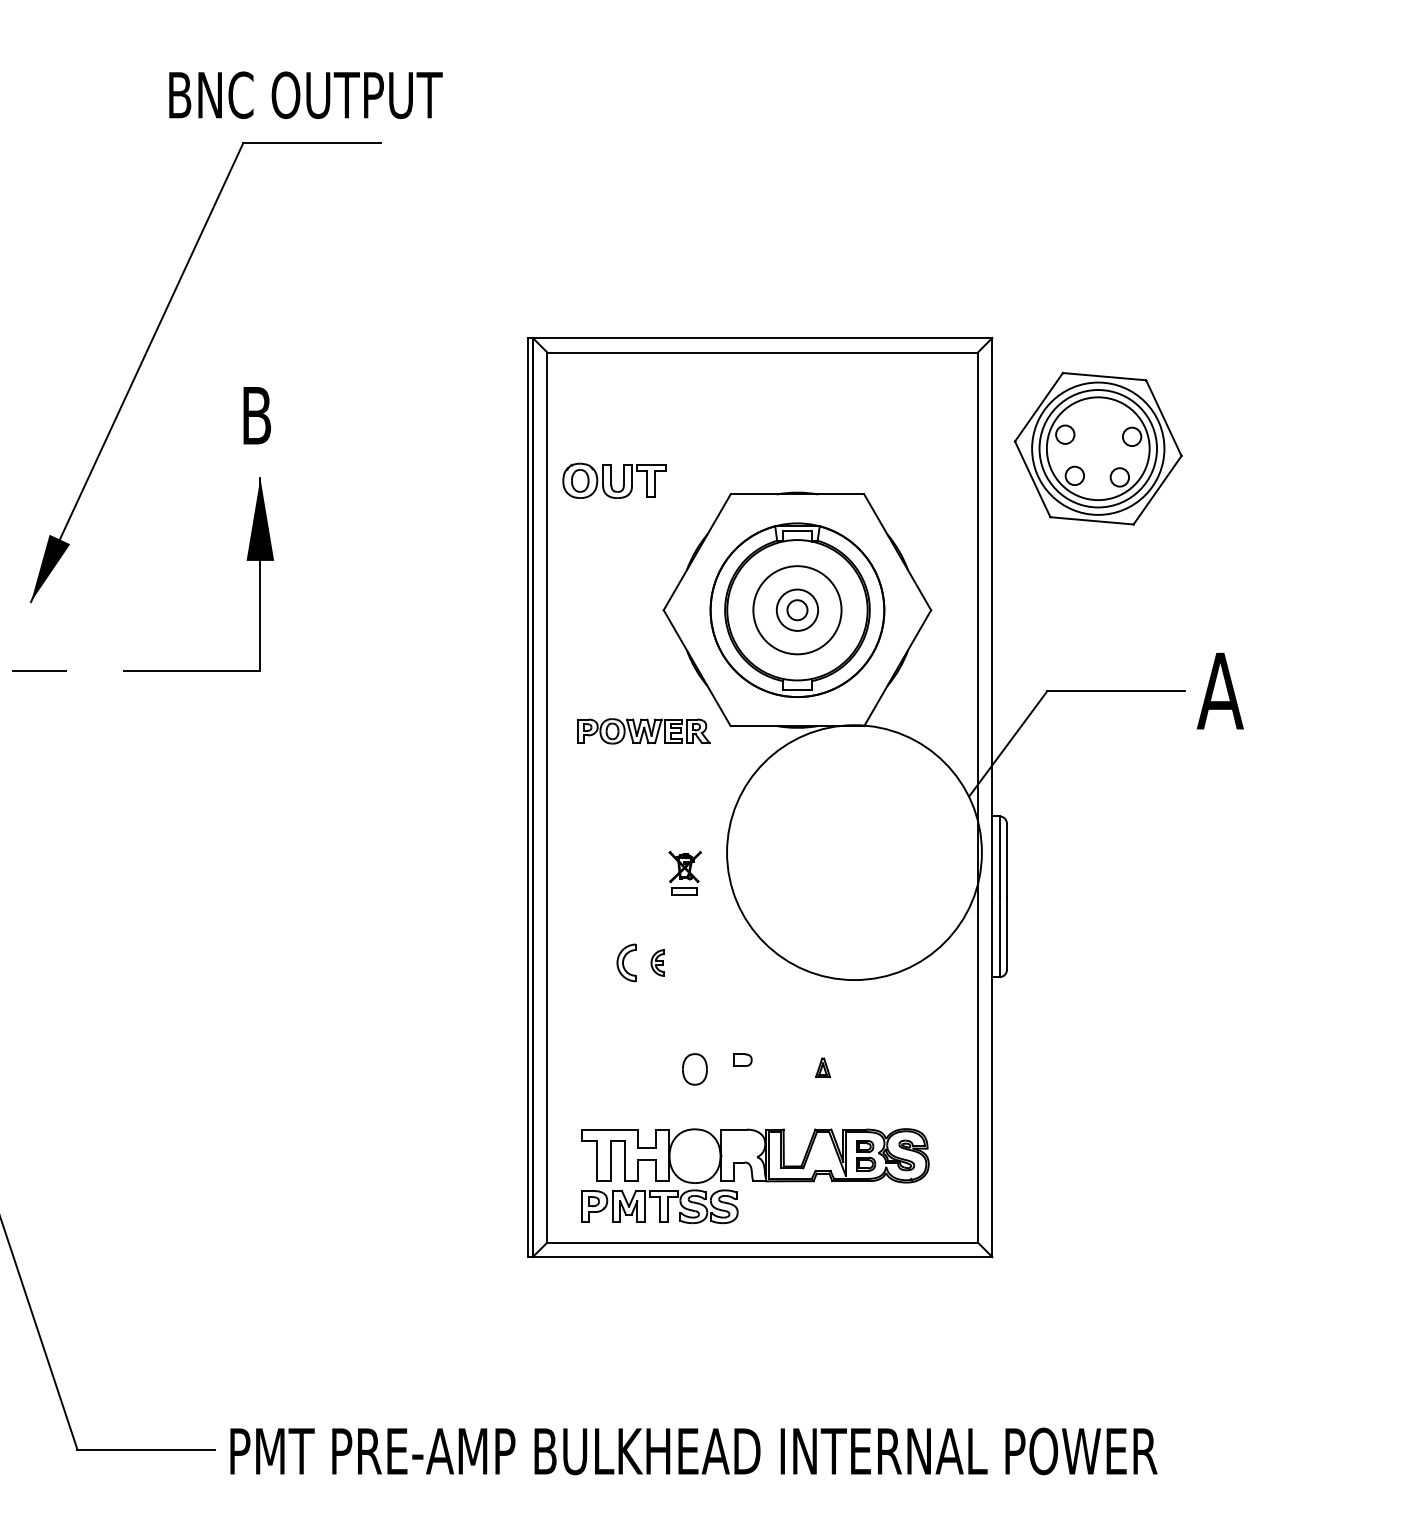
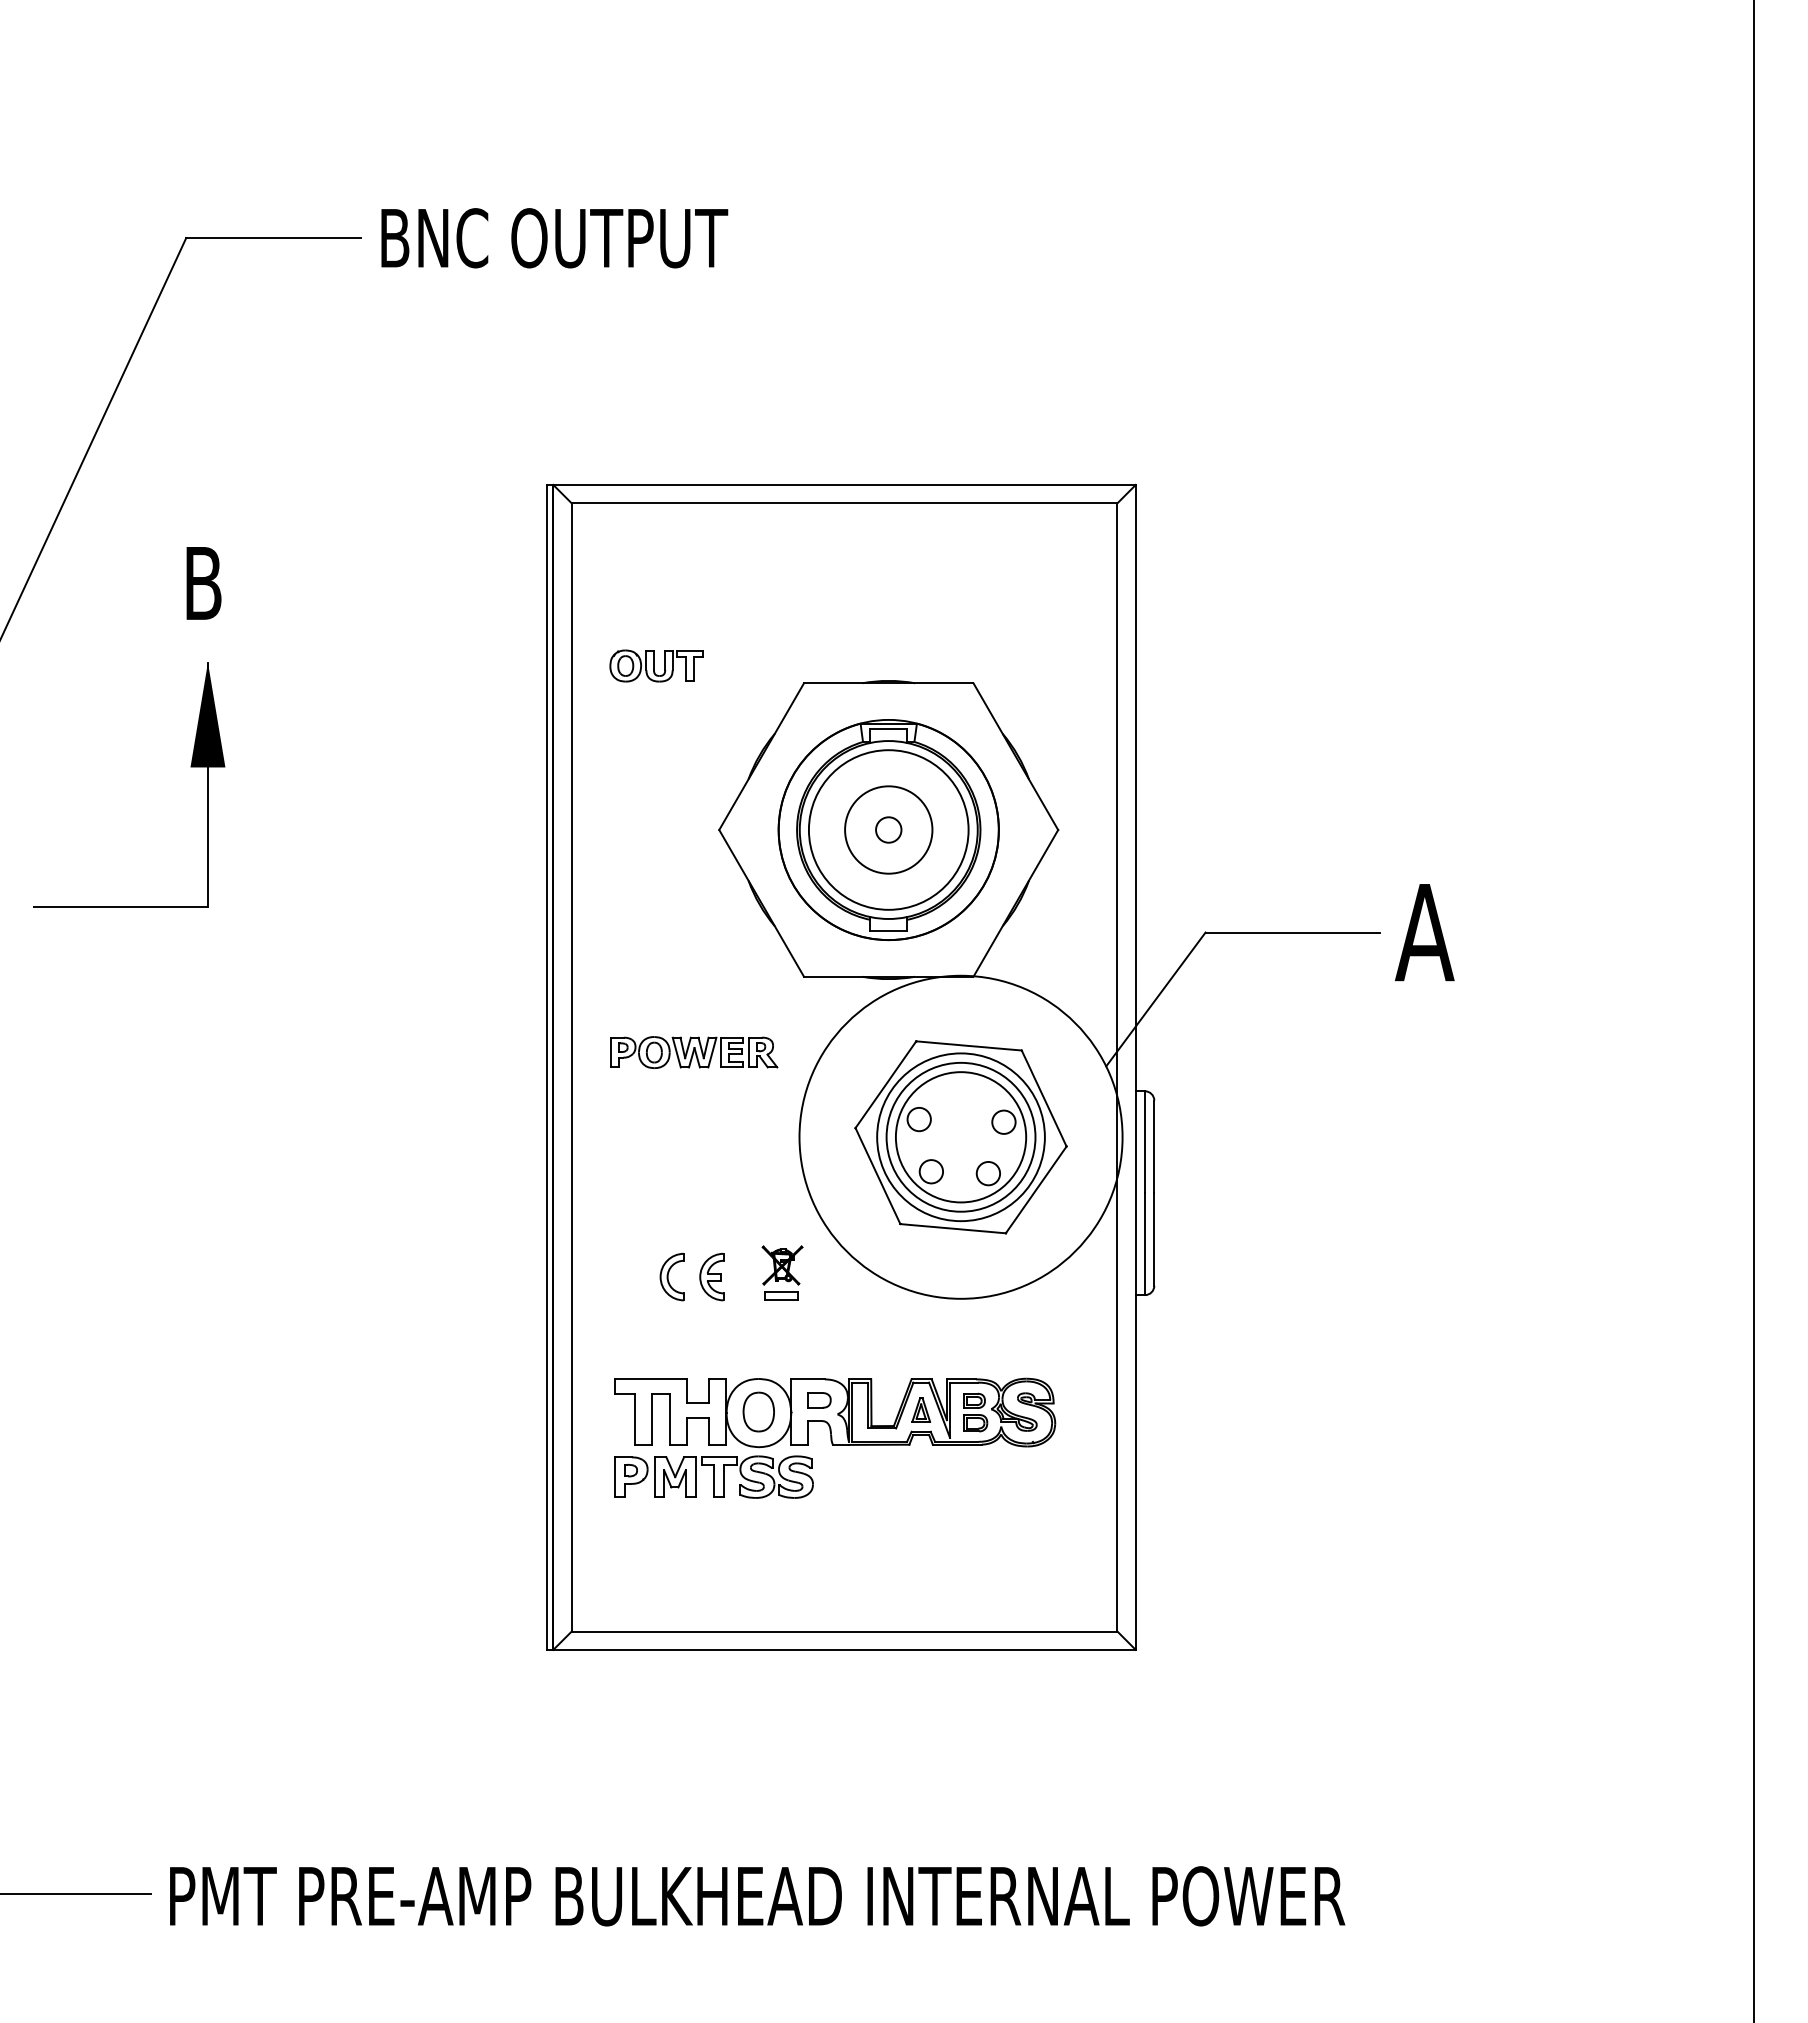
text: (305, 95) -> (554, 238), moved
part: (1097, 448) -> (960, 1137), moved
part: (614, 480) -> (656, 665), size x0.71
circle: (797, 609) -> (888, 829), size x1.43
circle: (797, 609) -> (888, 829), size x1.67
part: (644, 731) -> (694, 1052), moved
part: (685, 872) -> (782, 1272), moved
part: (657, 963) -> (711, 1277), size x1.43
part: (755, 1175) -> (835, 1437), moved

